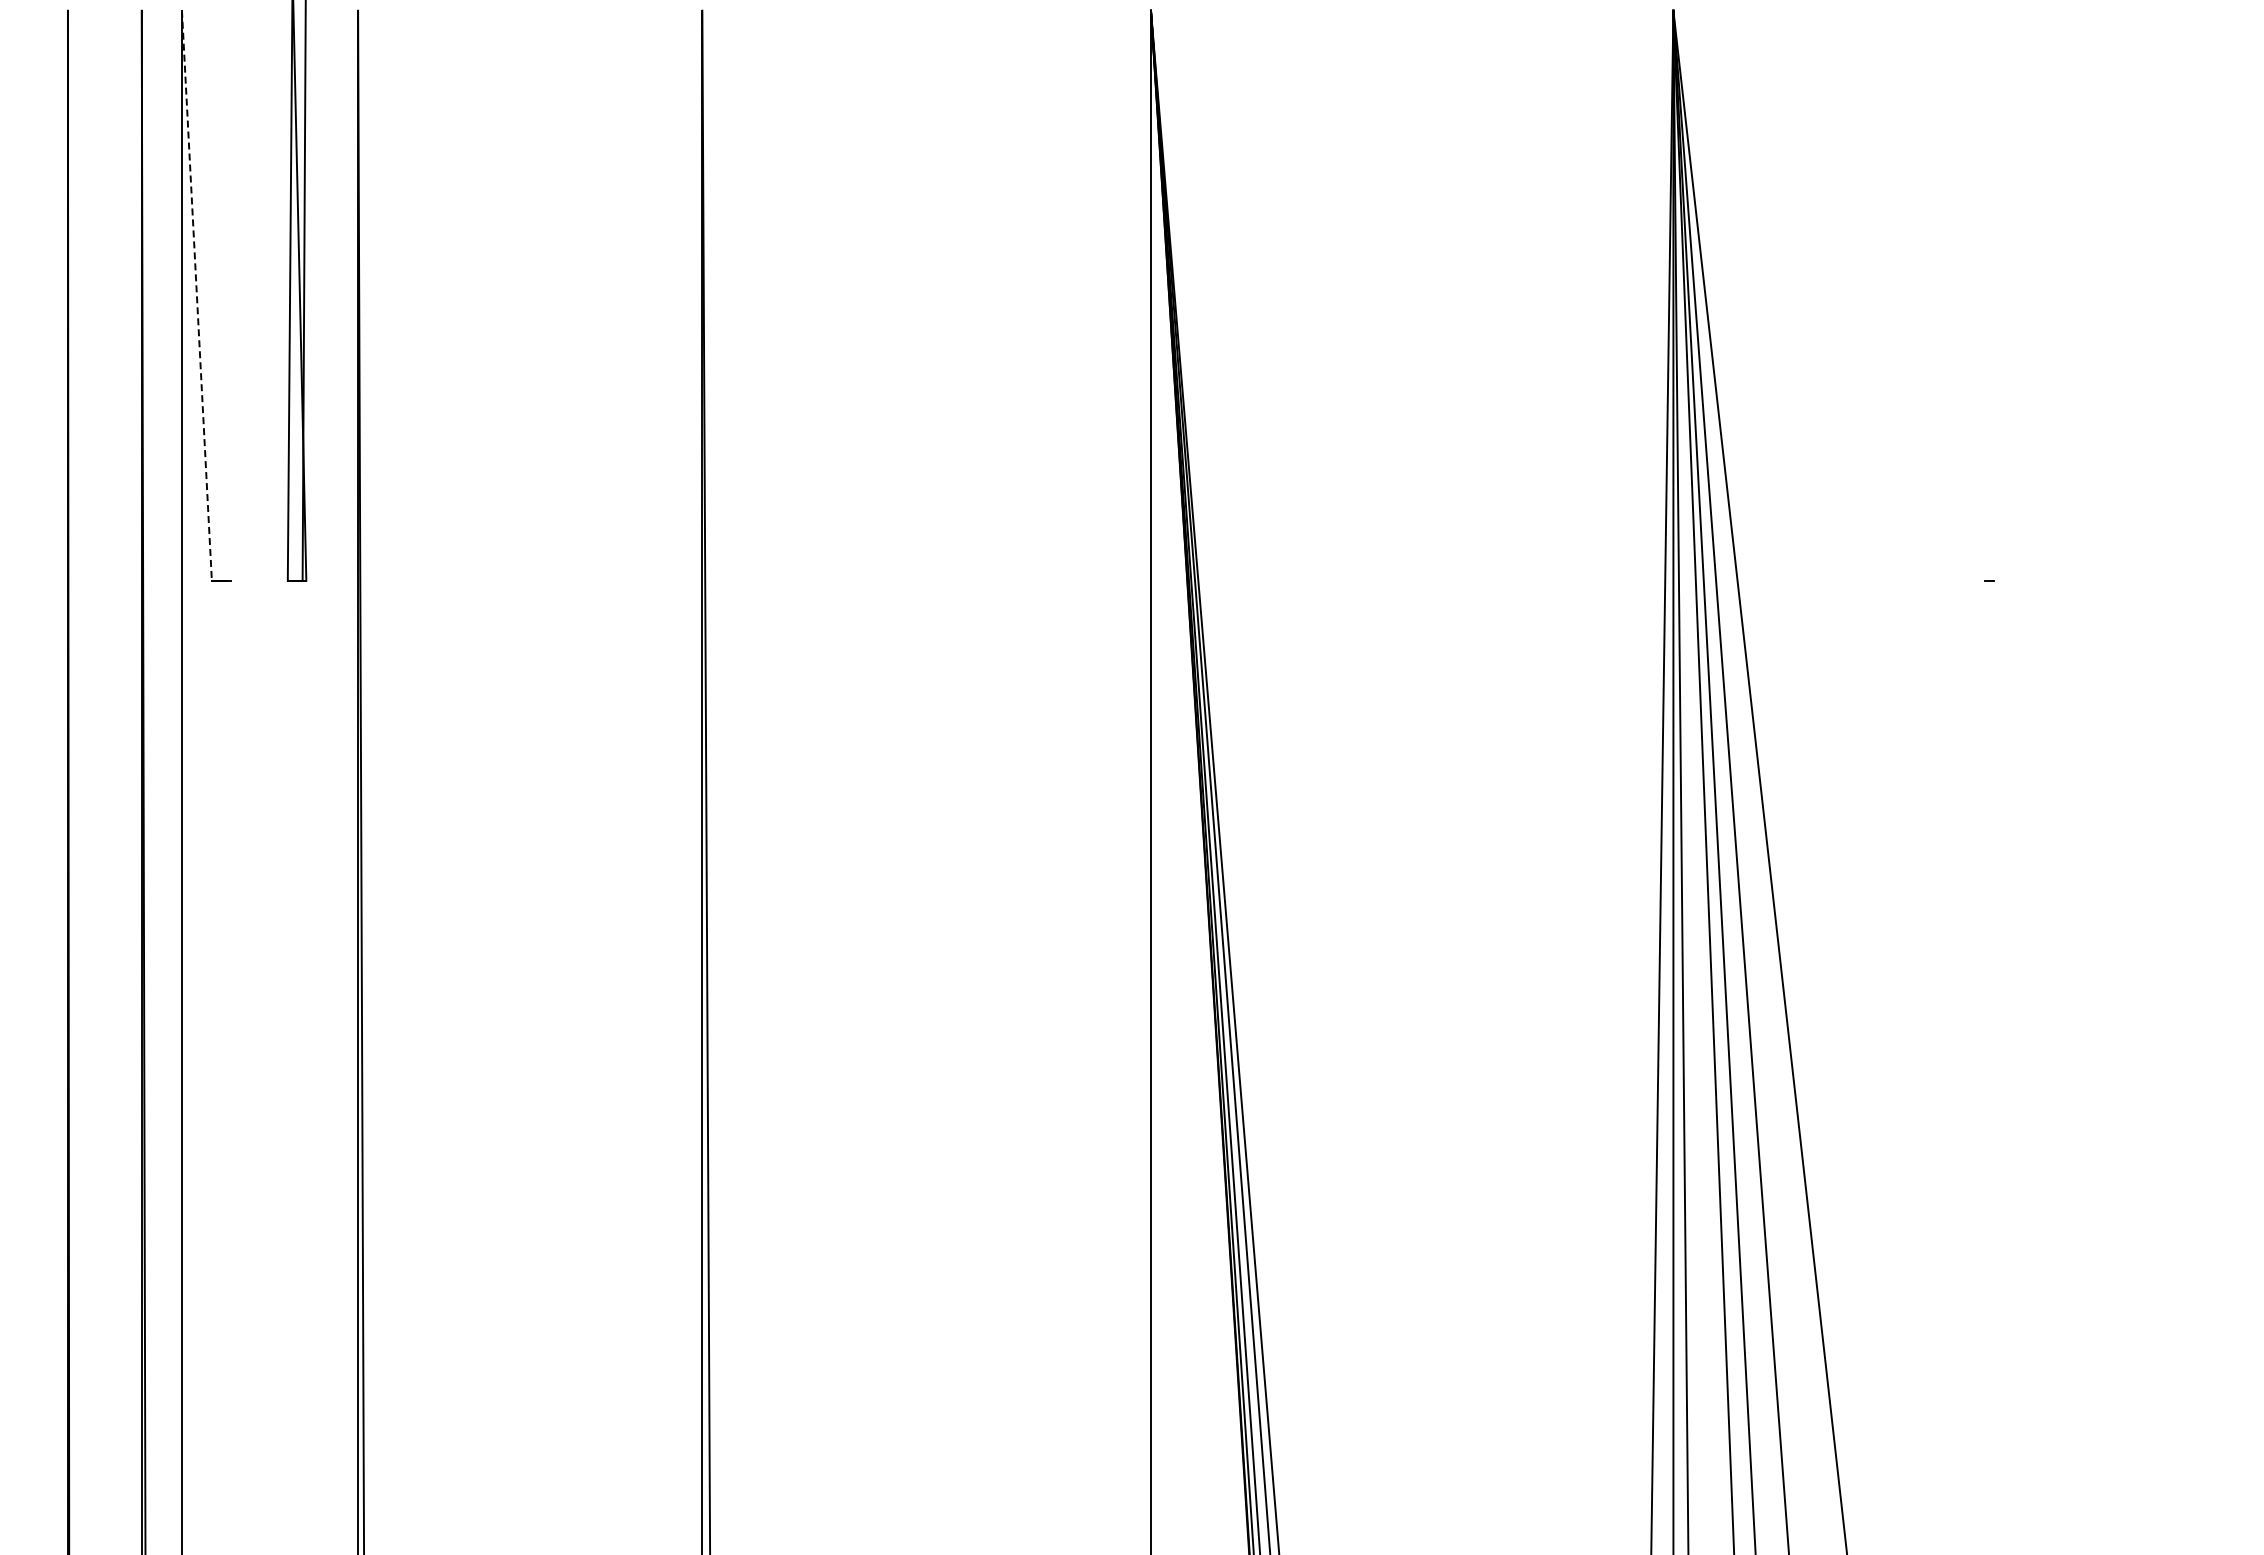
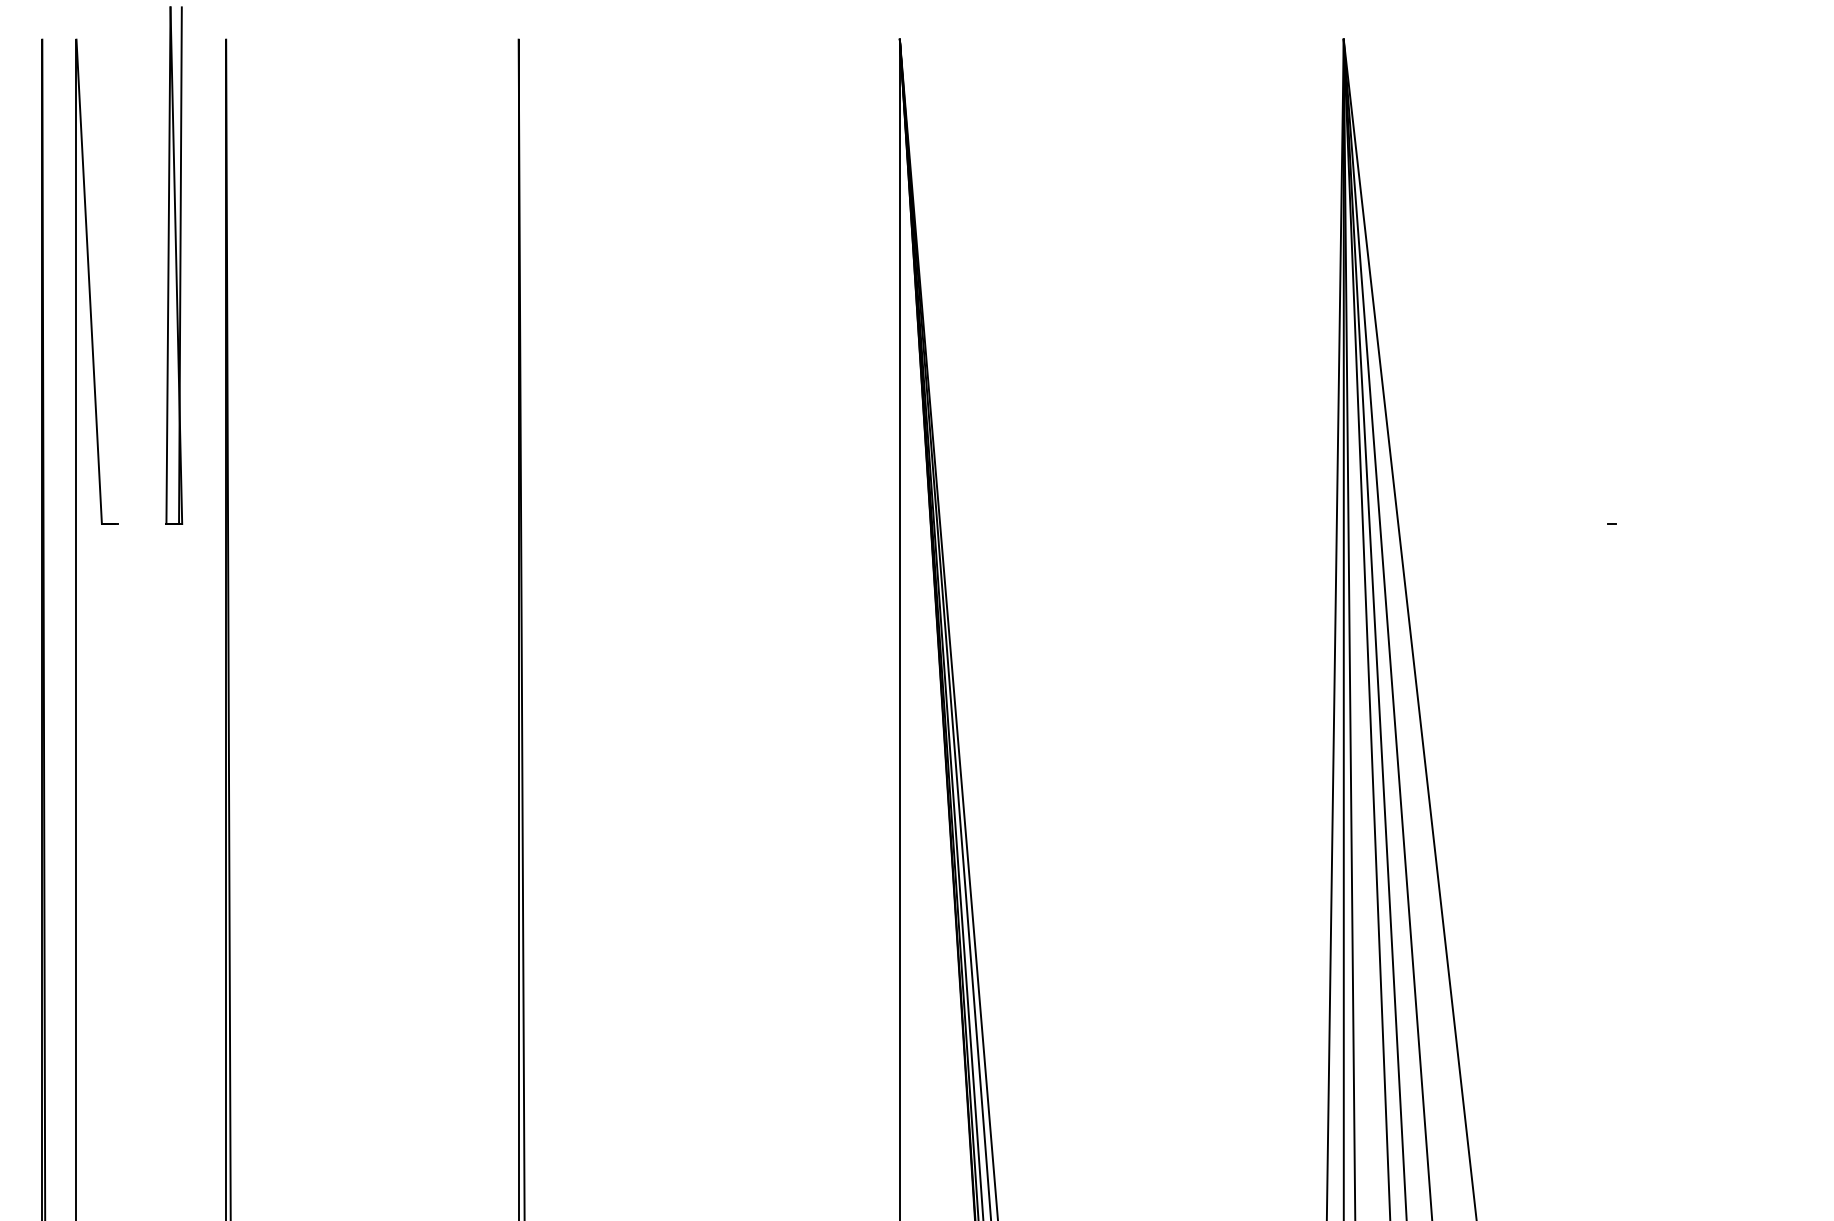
line: (196, 296) -> (88, 282), dashed -> solid

